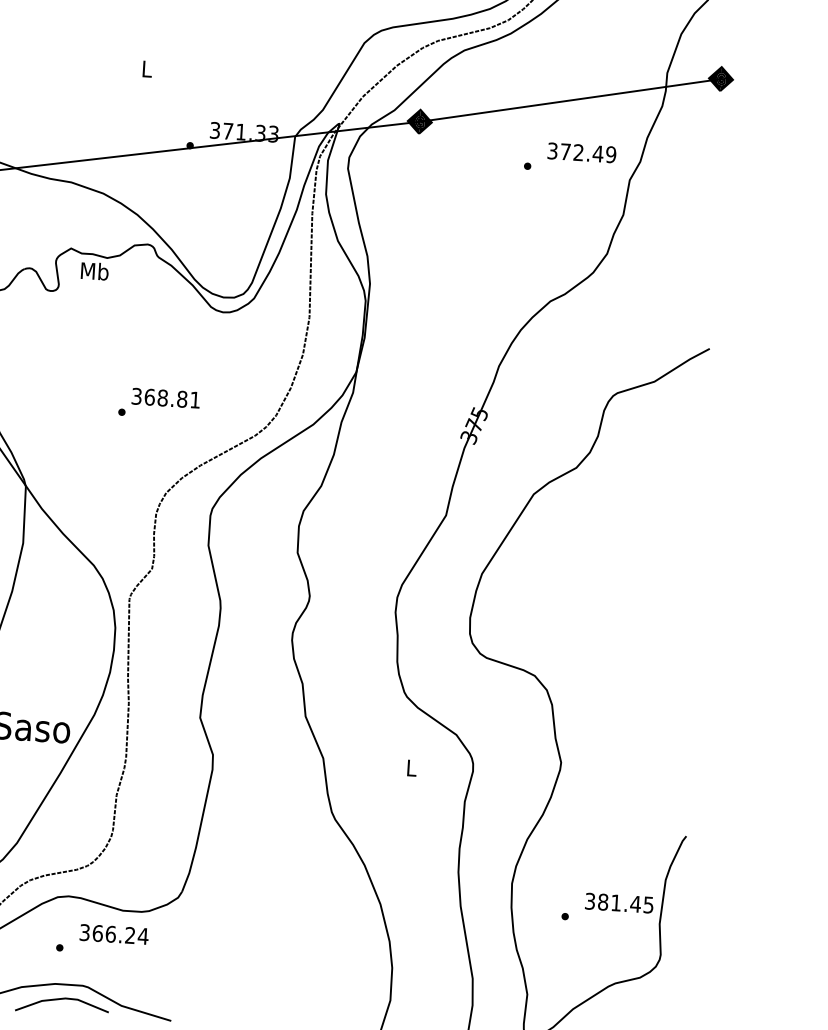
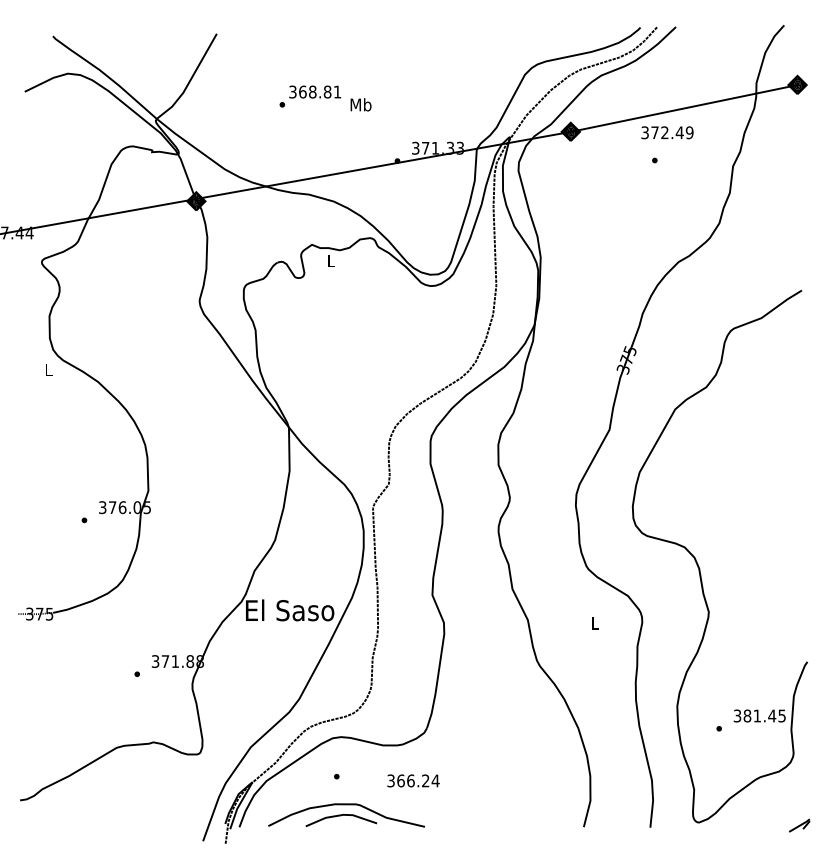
text: (146, 68) -> (360, 104), L -> Mb
text: (582, 152) -> (667, 132), moved
text: (94, 270) -> (330, 260), Mb -> L
text: (159, 403) -> (310, 96), moved
text: (114, 933) -> (413, 780), moved

